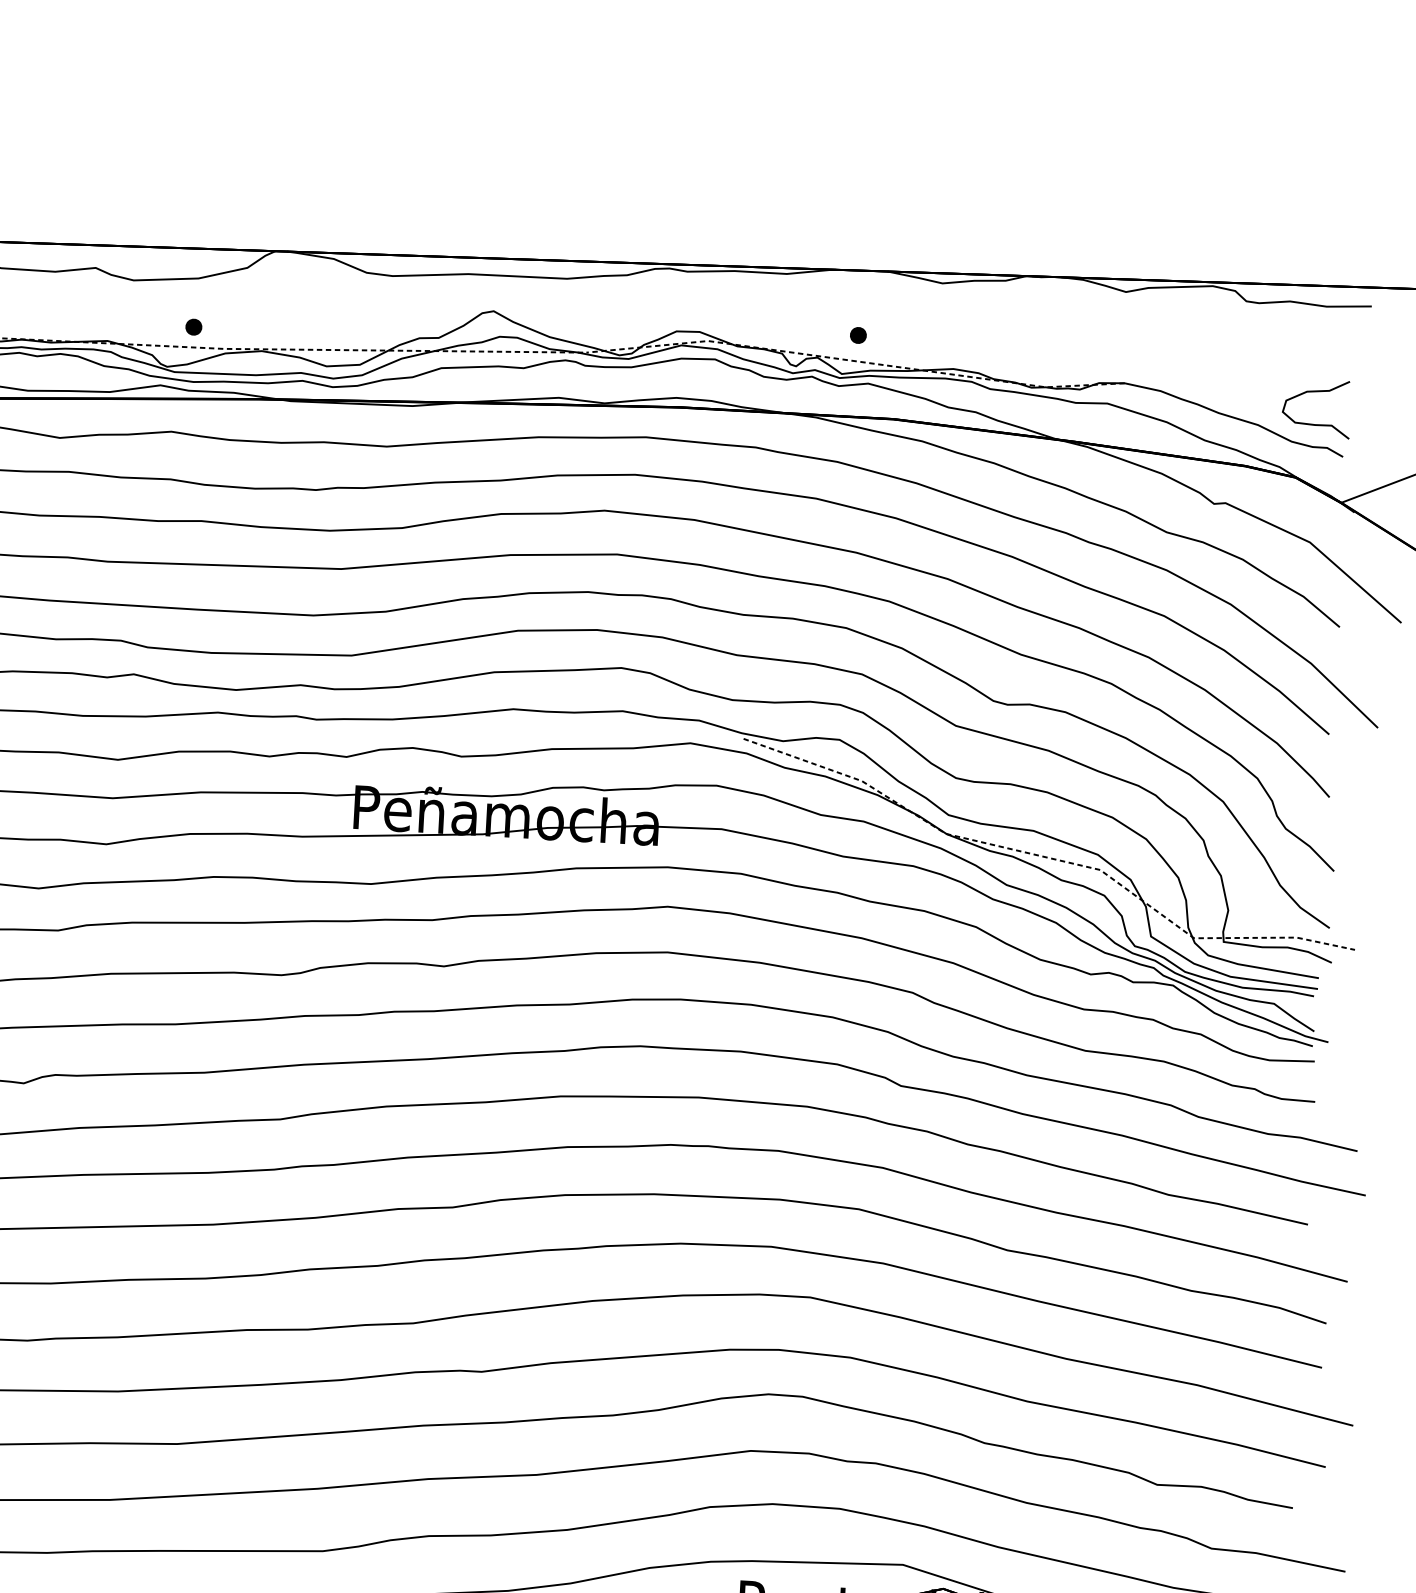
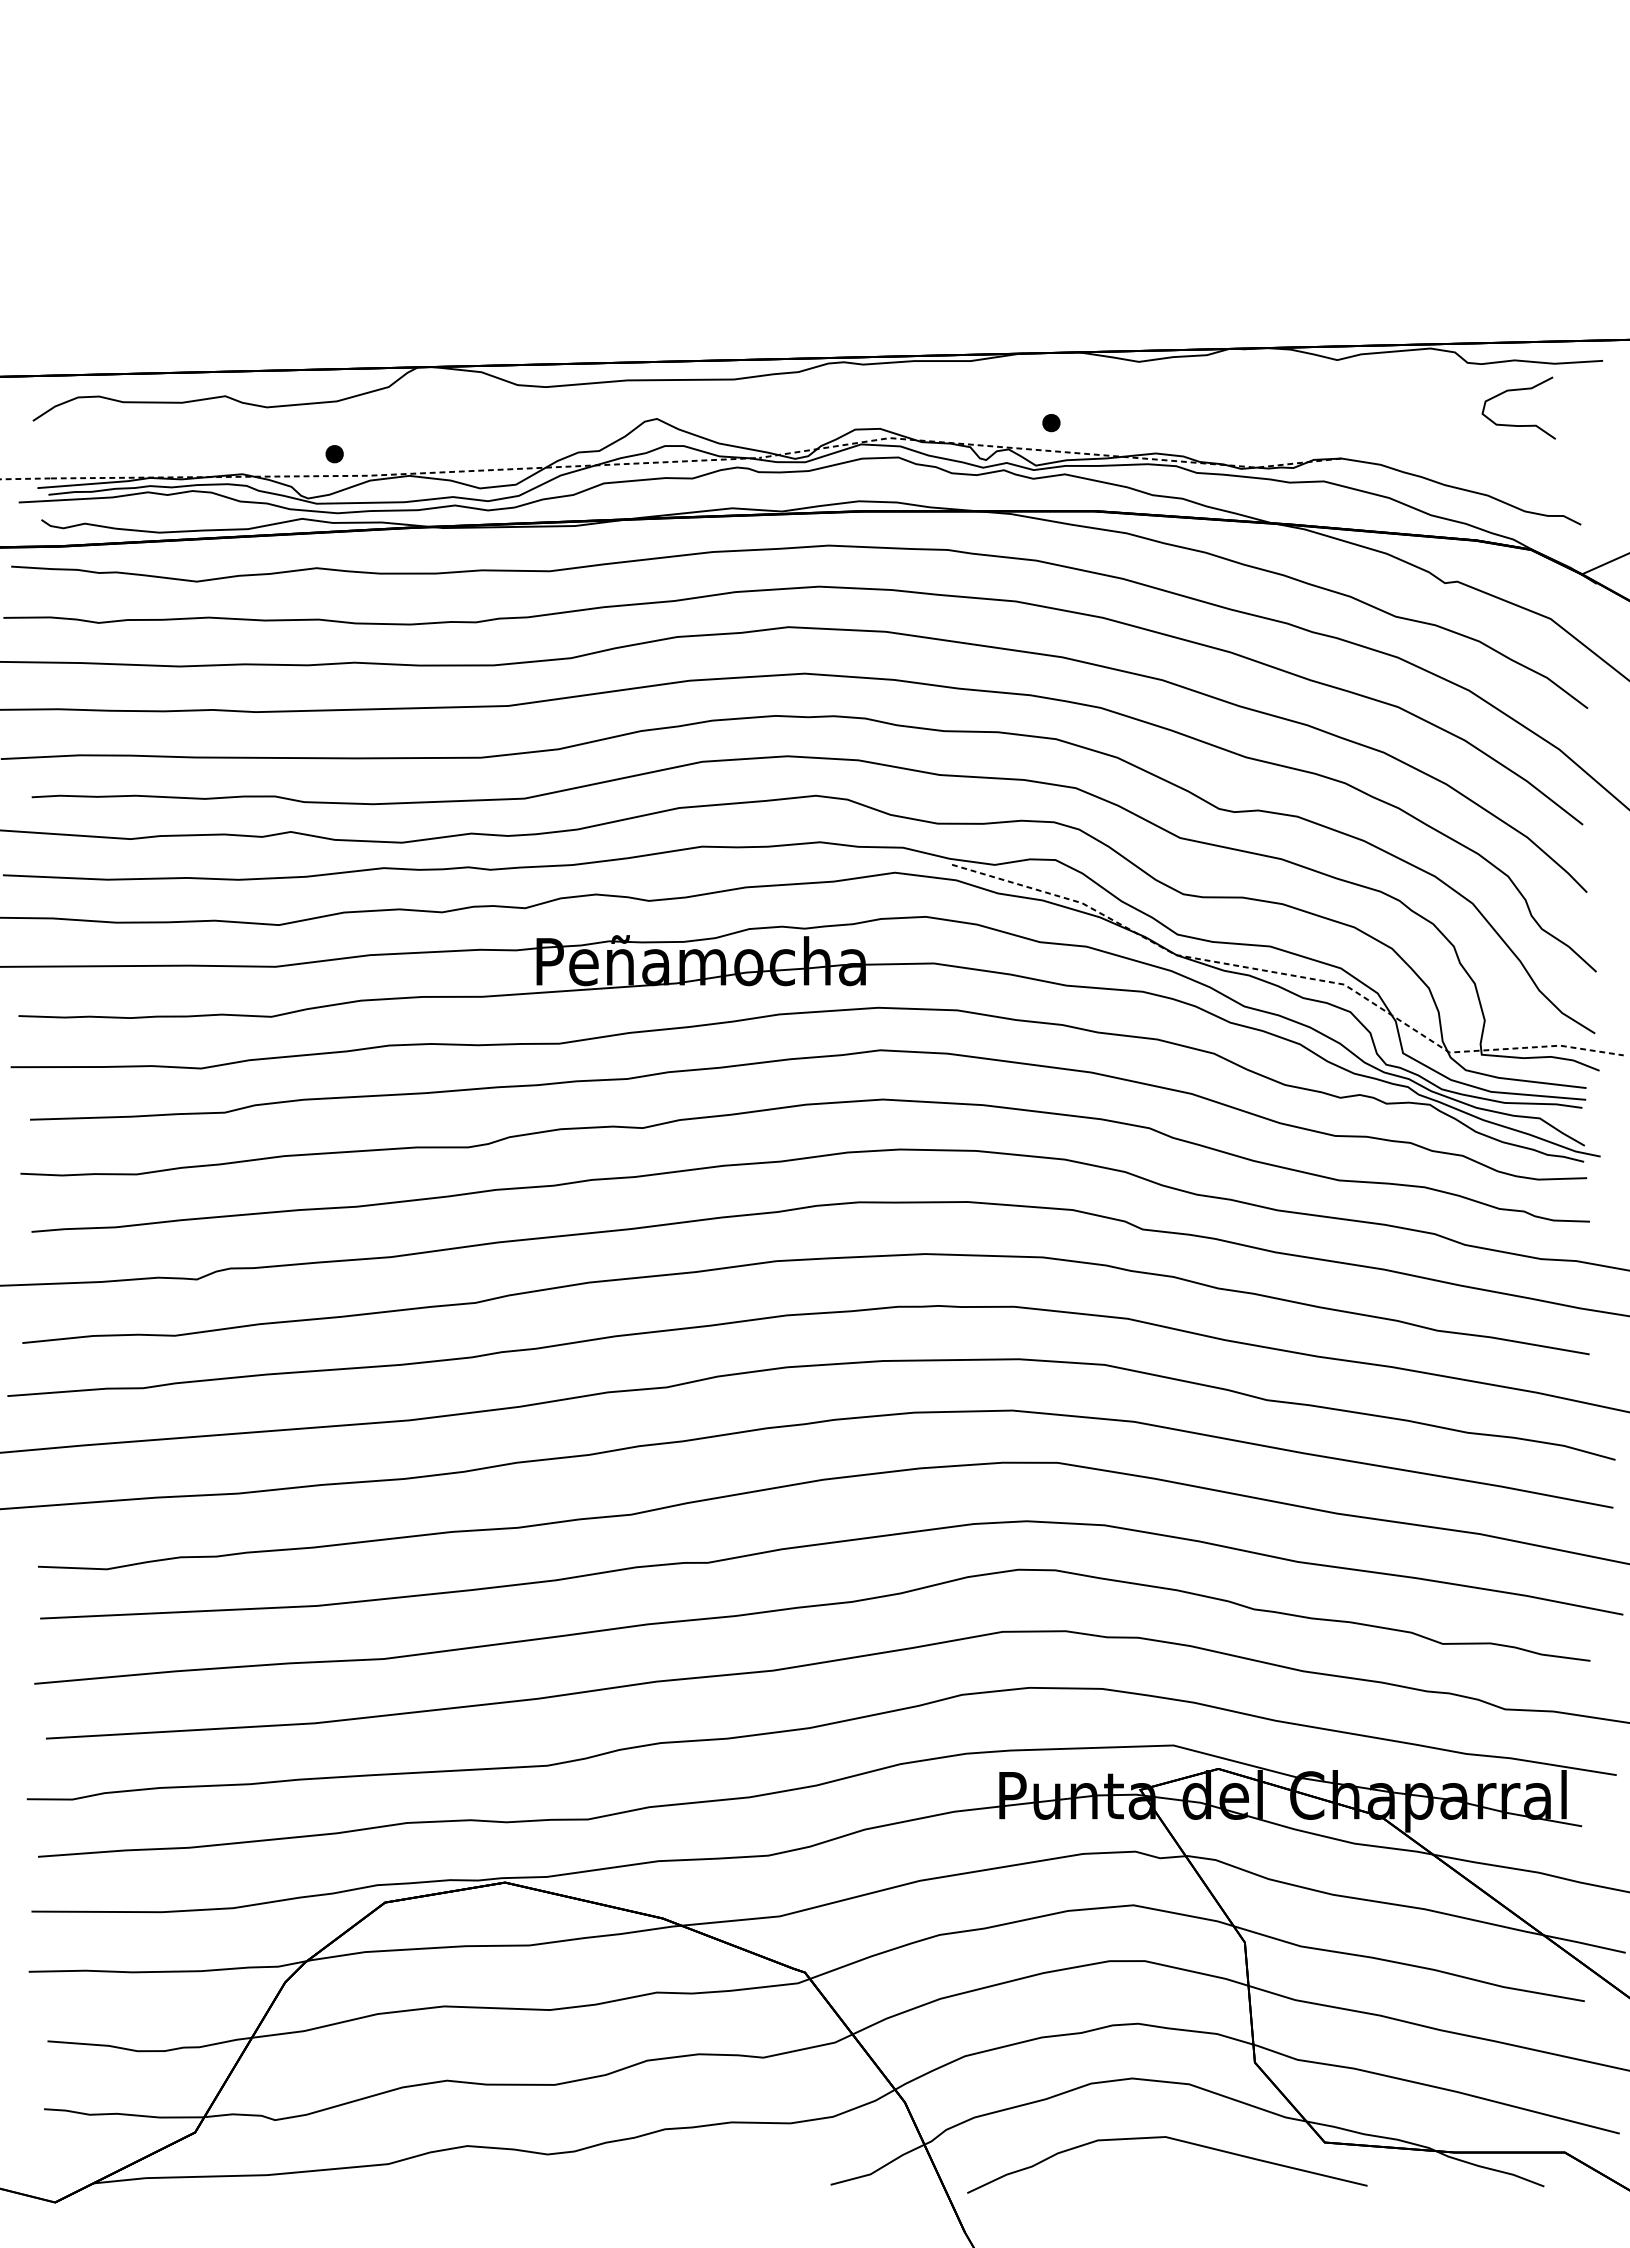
curve: (1317, 392) -> (1518, 390), moved

